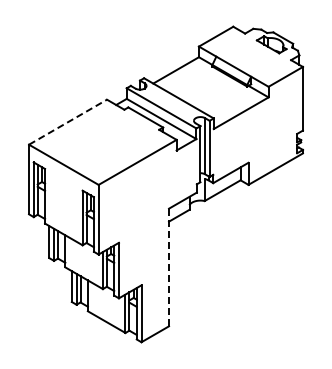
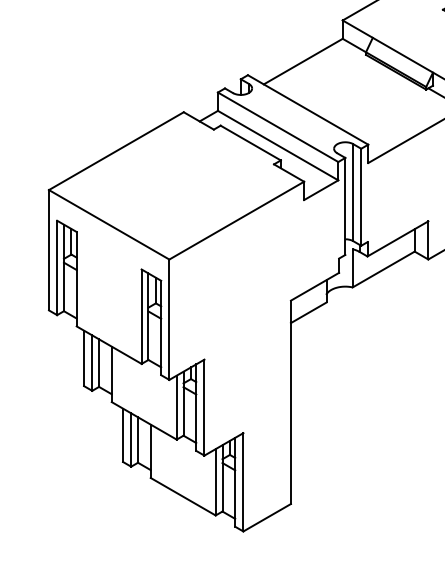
line: (68, 121) -> (117, 149), dashed -> solid
line: (169, 267) -> (291, 402), dashed -> solid

